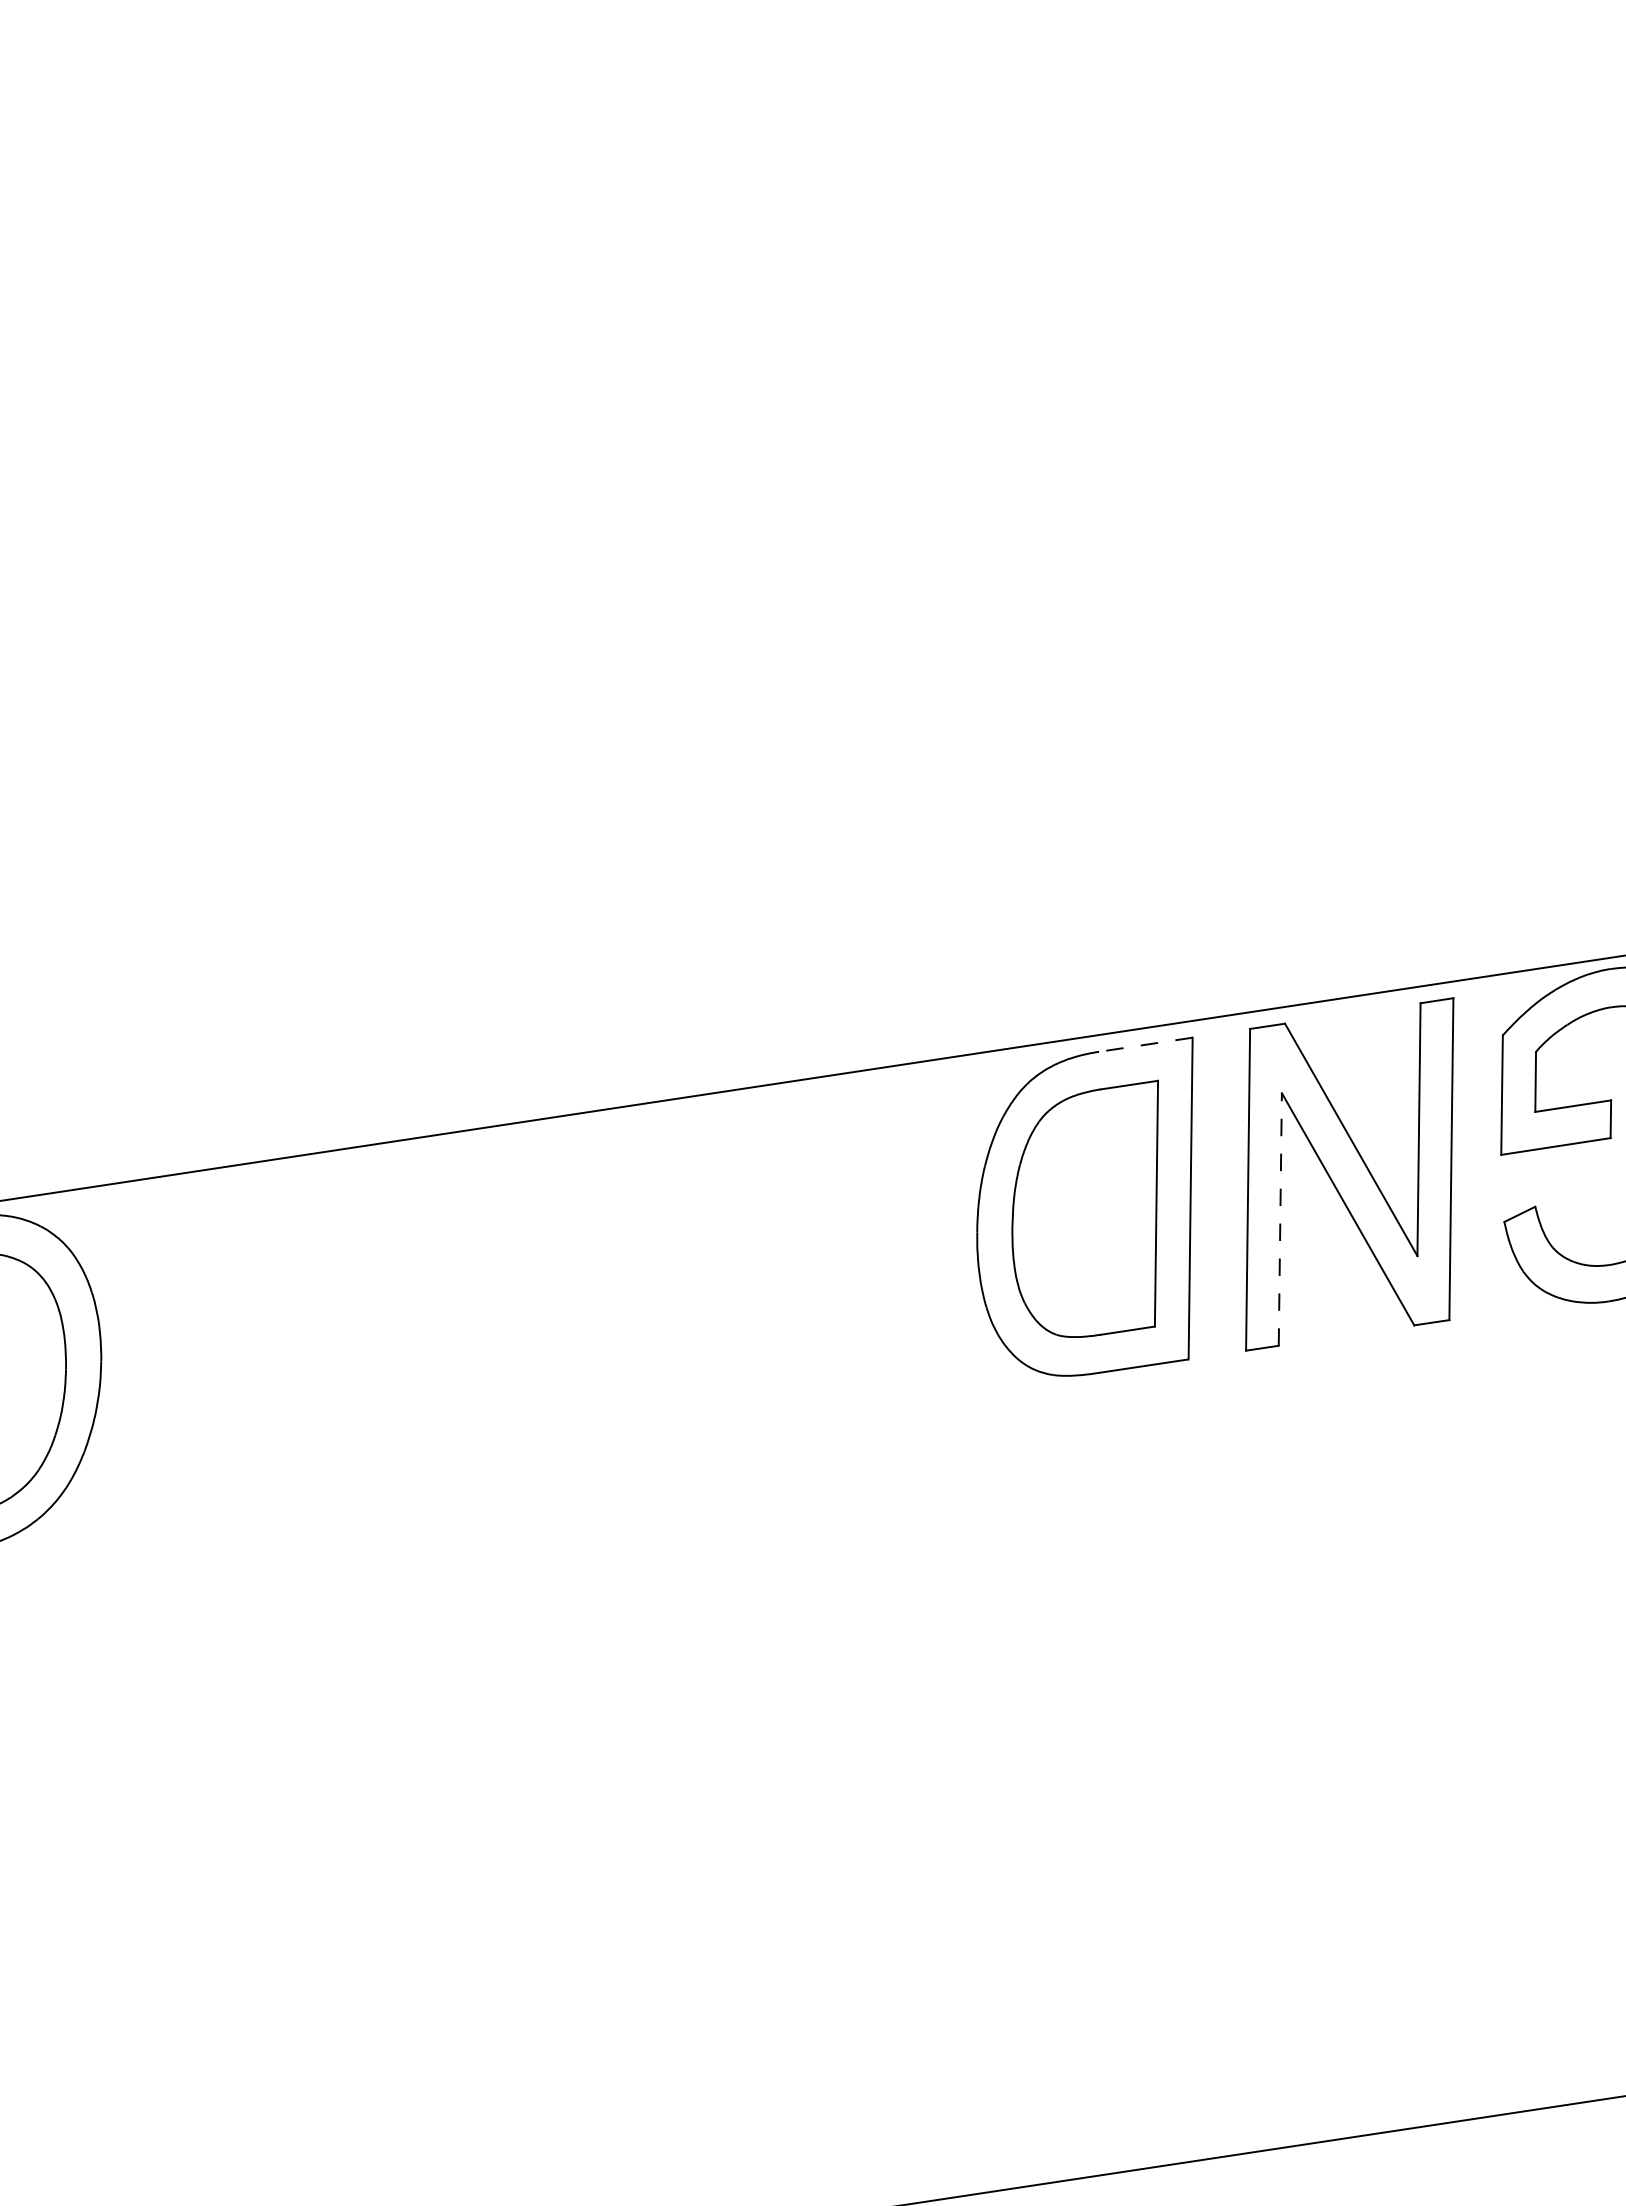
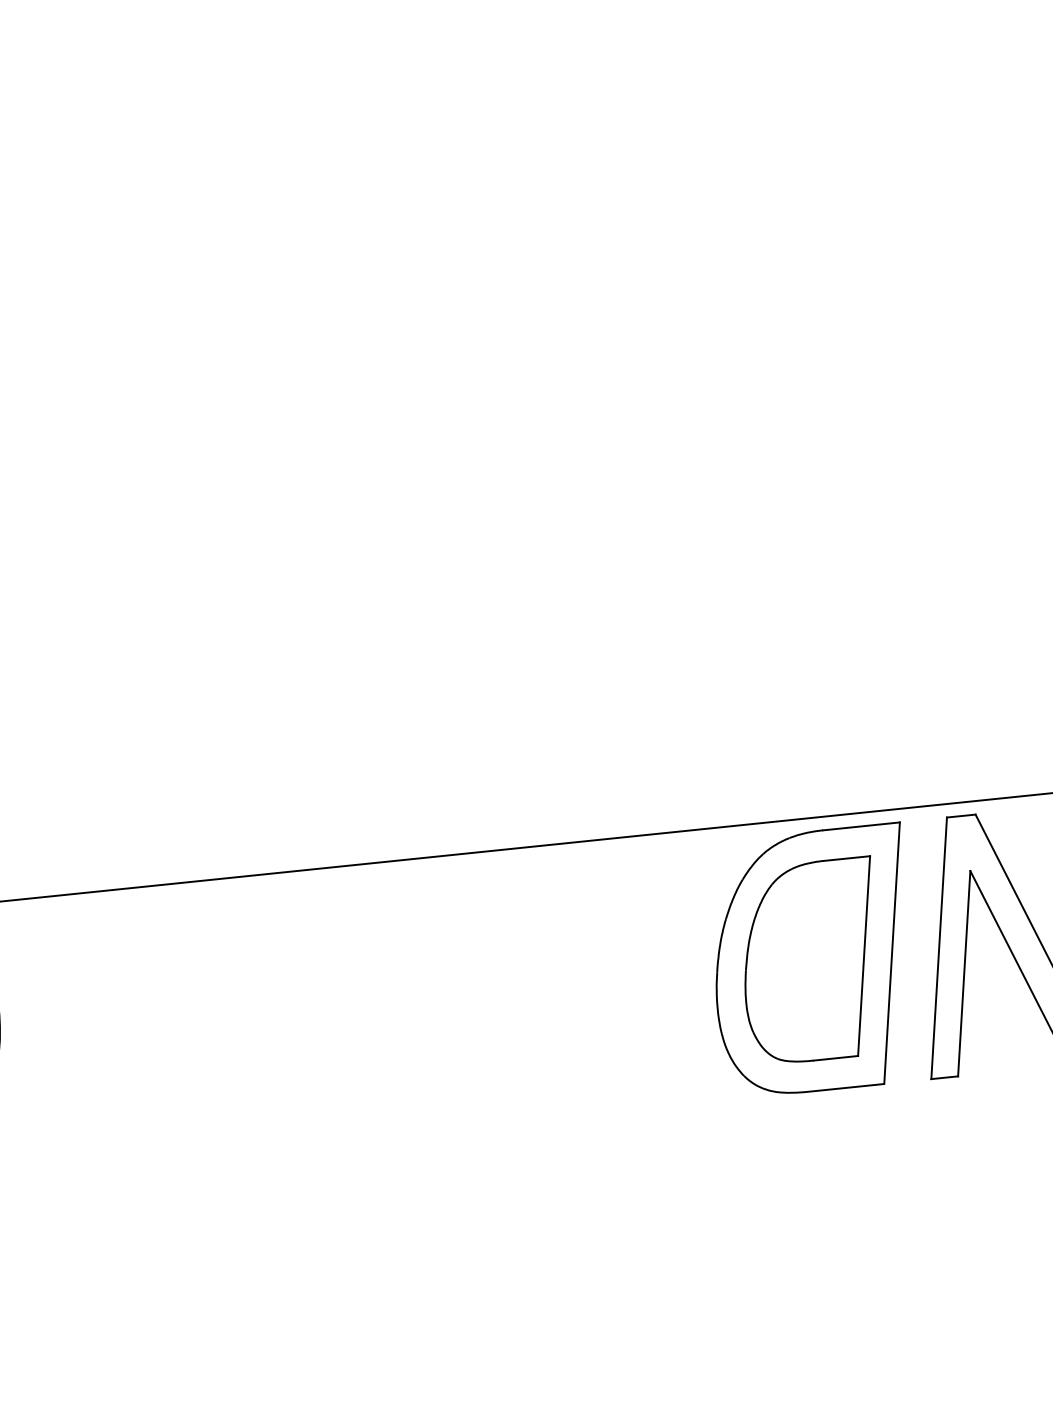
line: (1145, 1044) -> (861, 826), dashed -> solid
line: (1280, 1219) -> (964, 973), dashed -> solid

